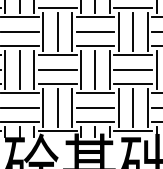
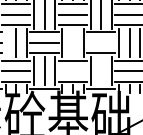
line: (5, 69) -> (5, 42), removed
line: (94, 69) -> (72, 42), removed
line: (133, 69) -> (101, 42), removed
line: (94, 107) -> (72, 71), removed
line: (133, 107) -> (101, 71), removed

